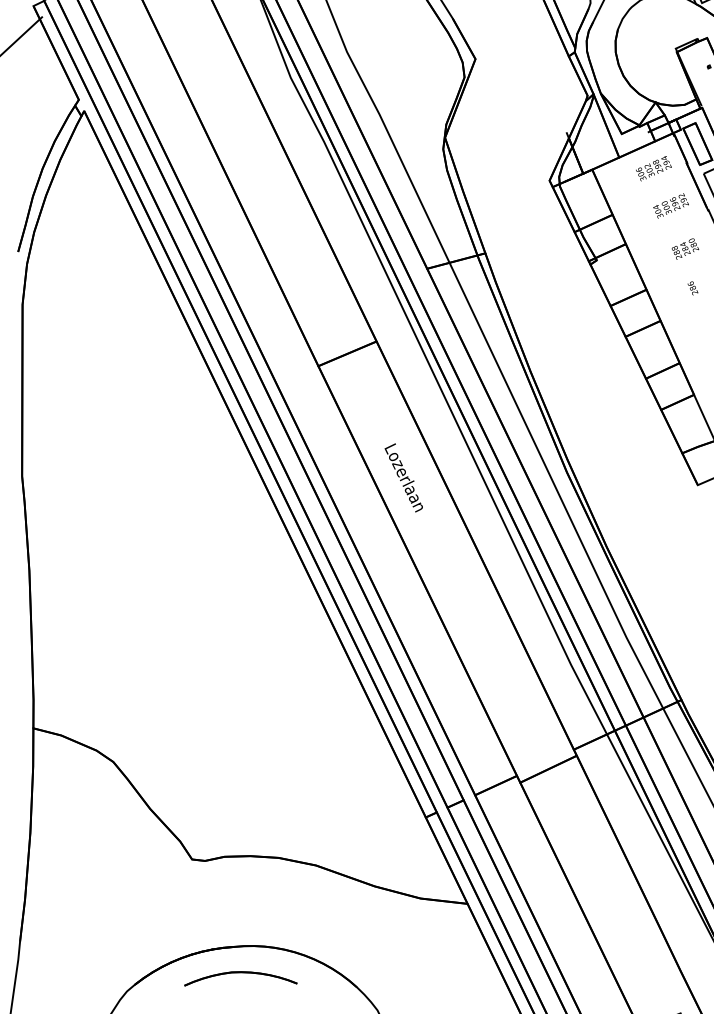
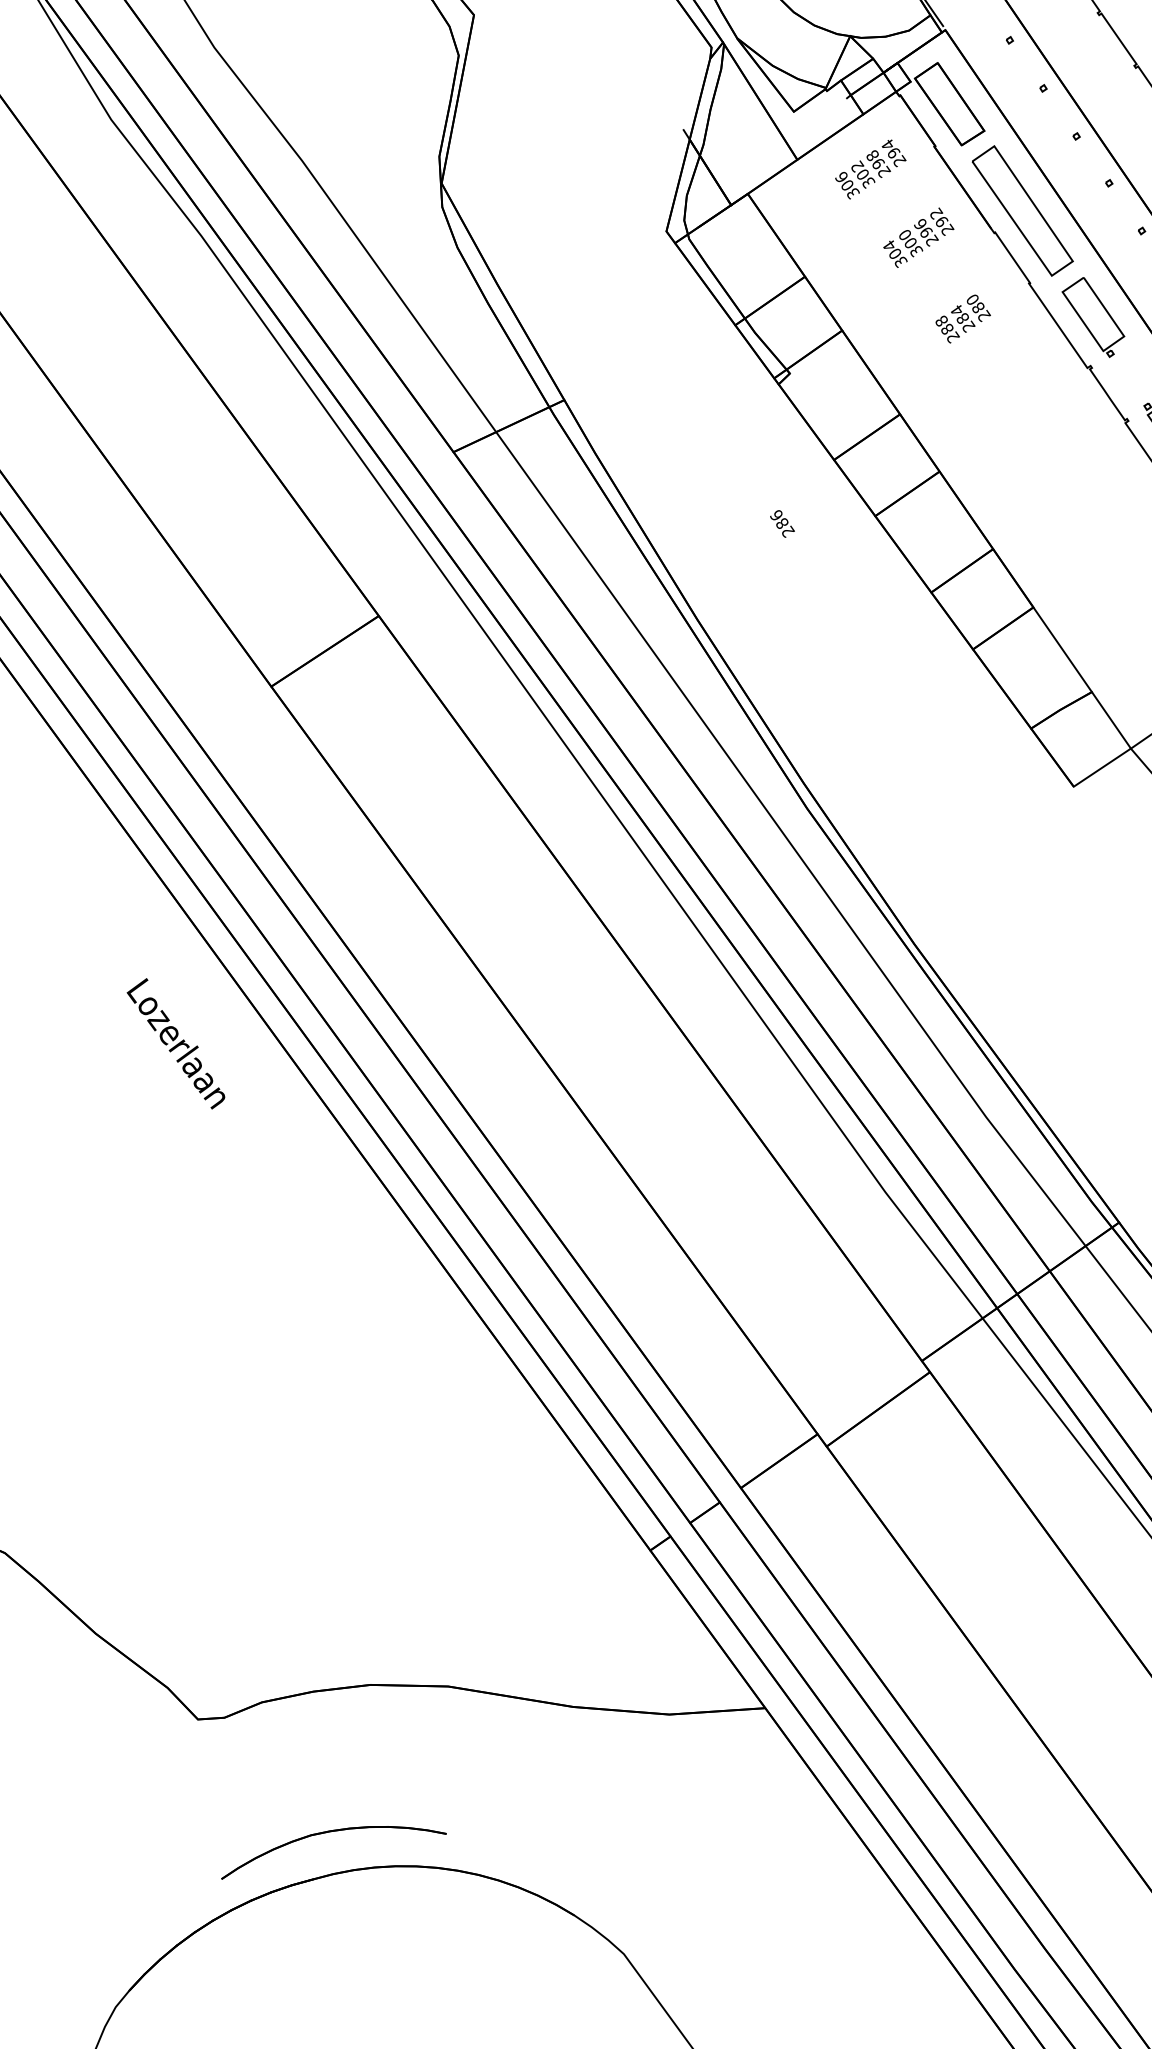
text: (692, 288) -> (781, 524), moved
text: (403, 477) -> (175, 1043), moved
part: (240, 978) -> (330, 1844), moved

